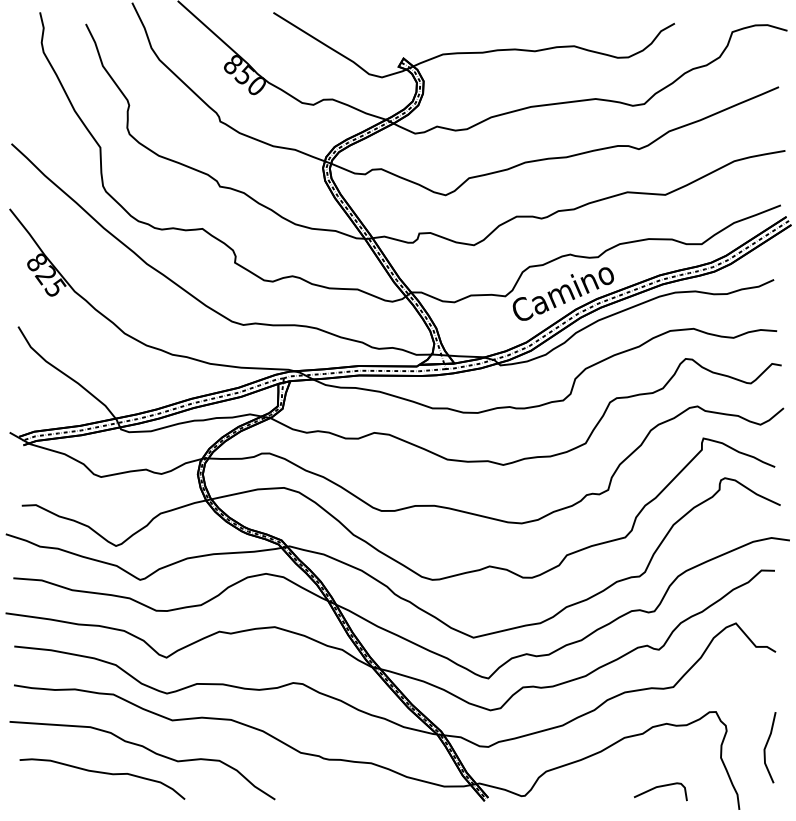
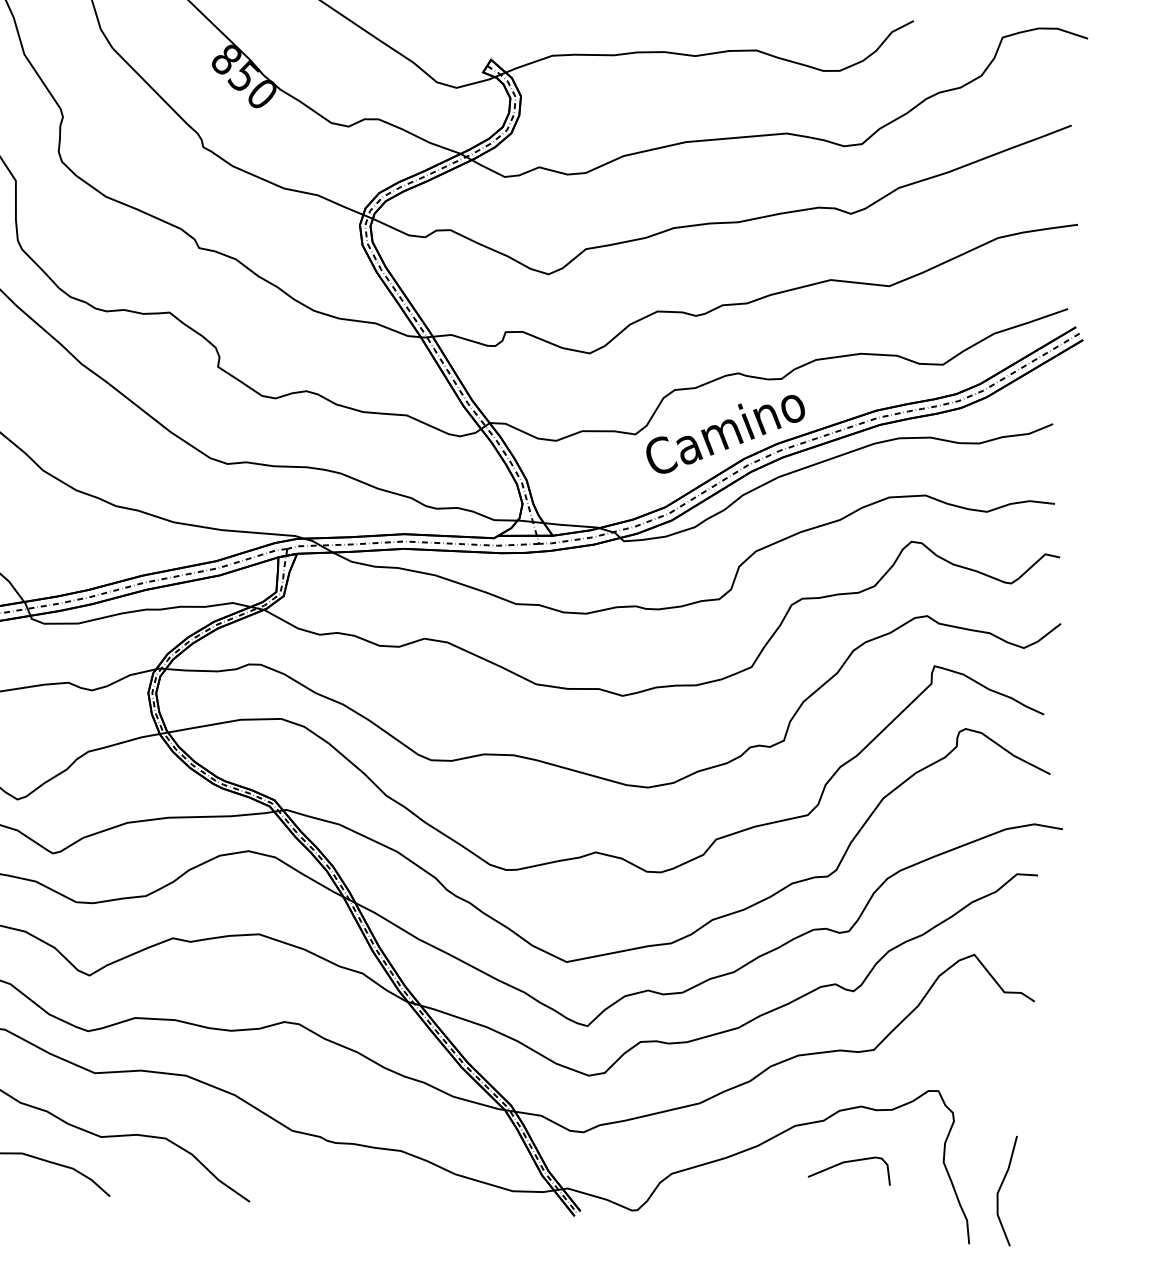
line: (767, 745) -> (1002, 1187), moved
curve: (660, 787) -> (849, 1163), moved

